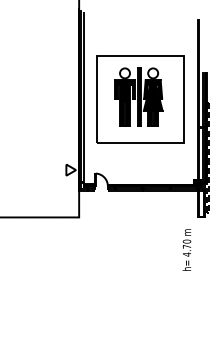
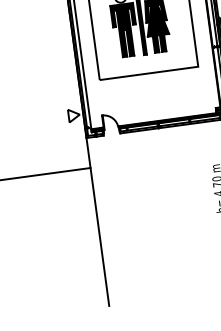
line: (79, 277) -> (100, 236), added

